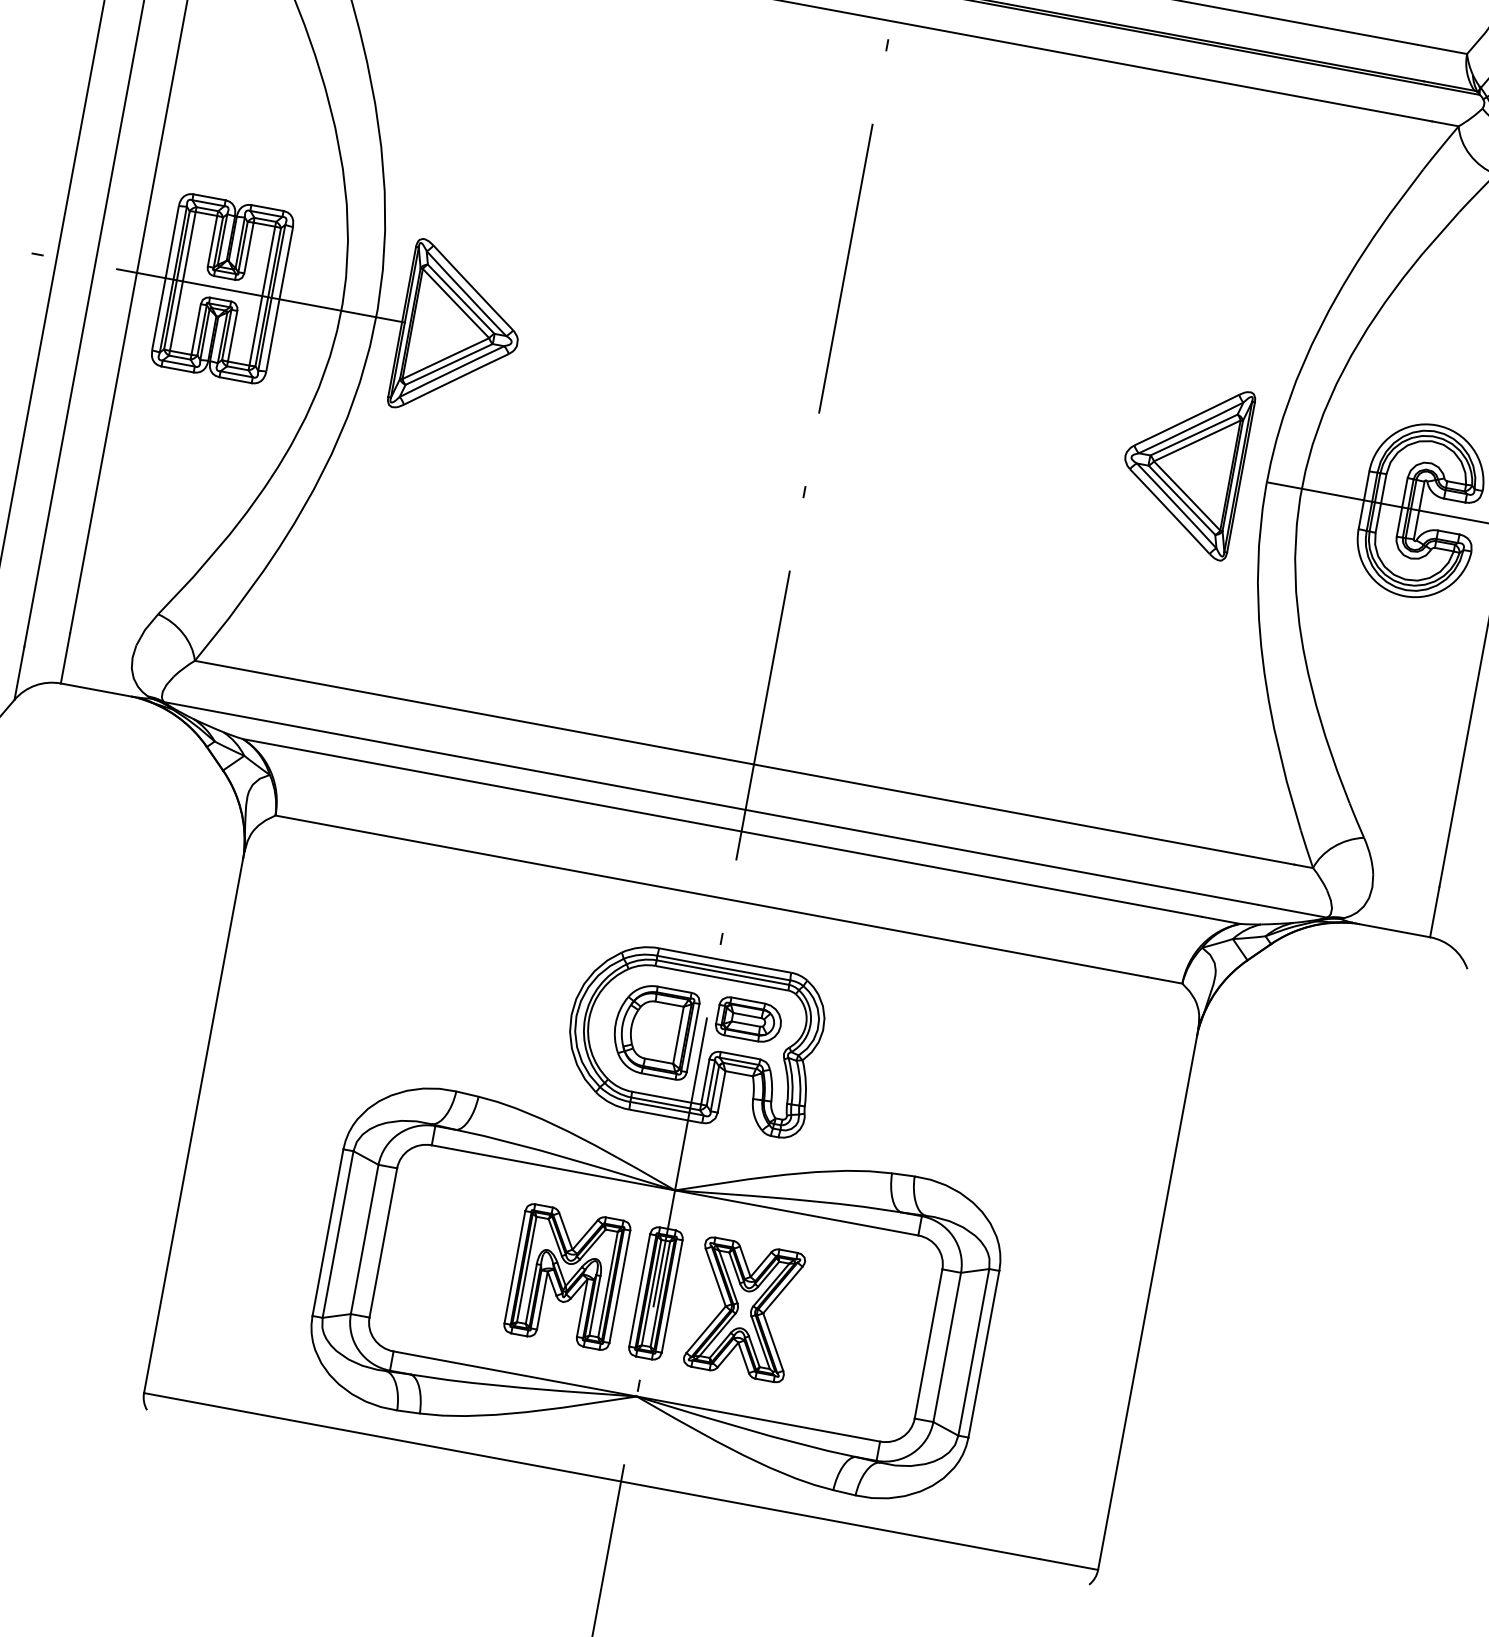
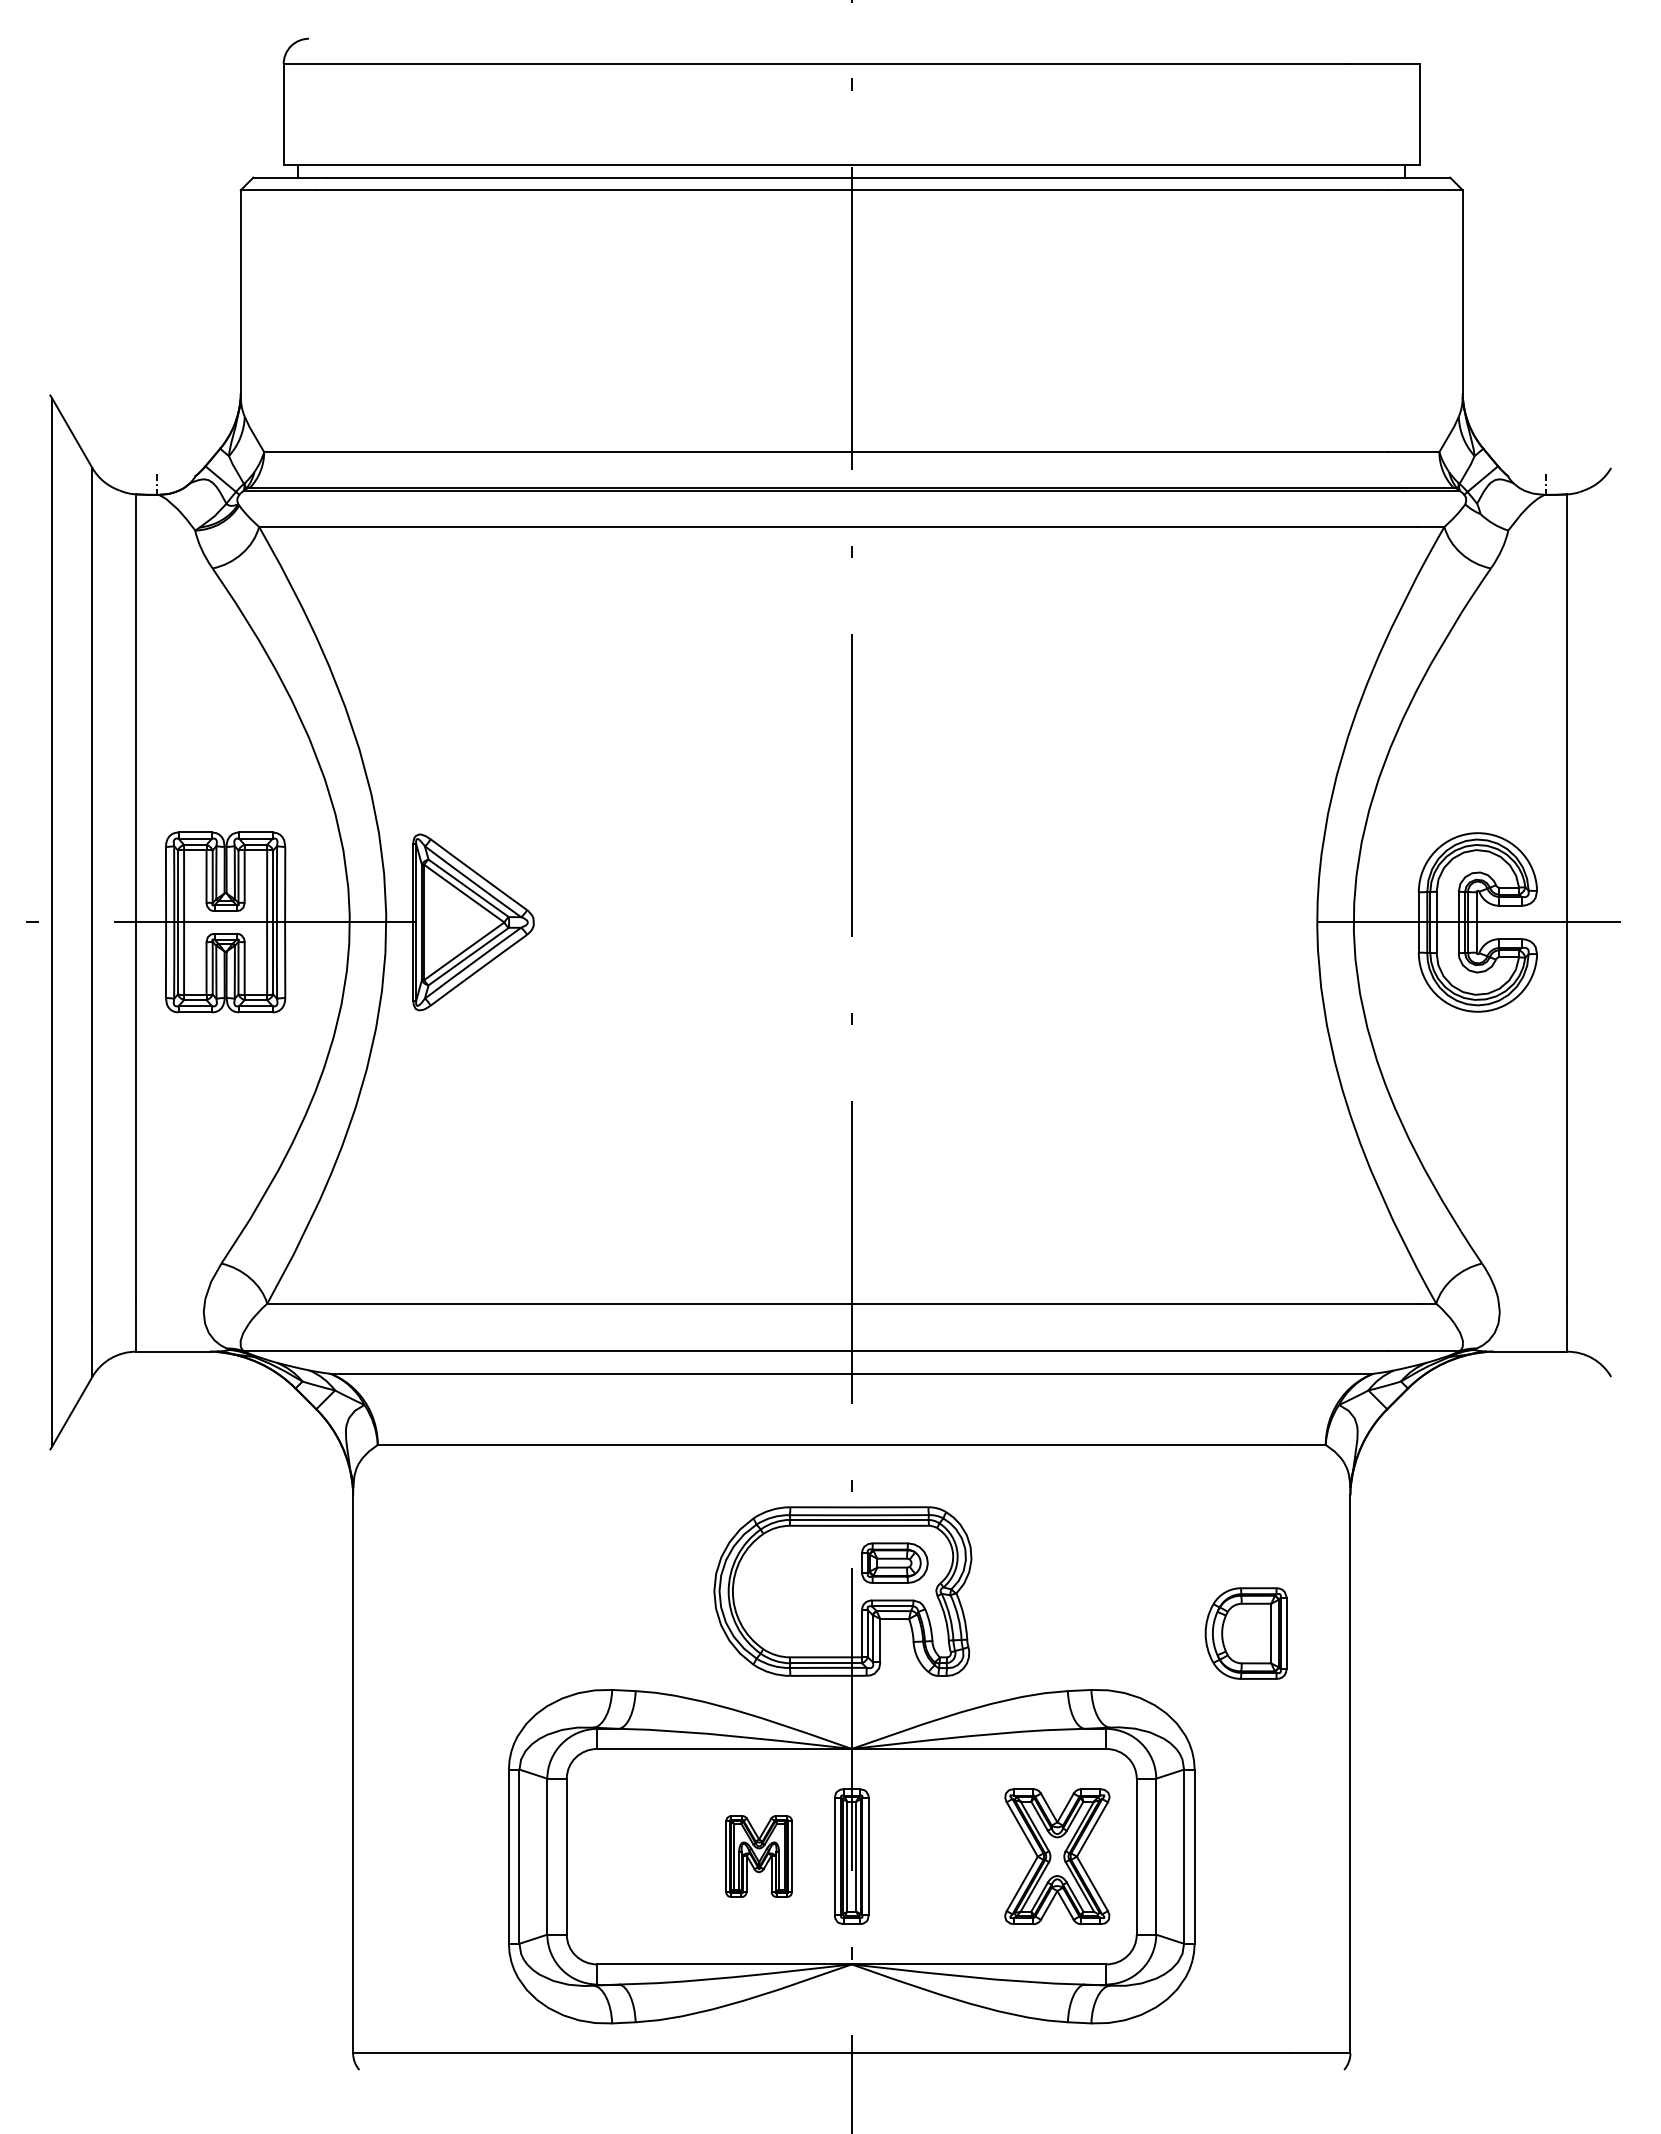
part: (1182, 466) -> (1229, 922), removed
part: (653, 1030) -> (1245, 1633), moved
part: (566, 1276) -> (758, 1856), size x0.6
part: (744, 1309) -> (1057, 1856), moved

